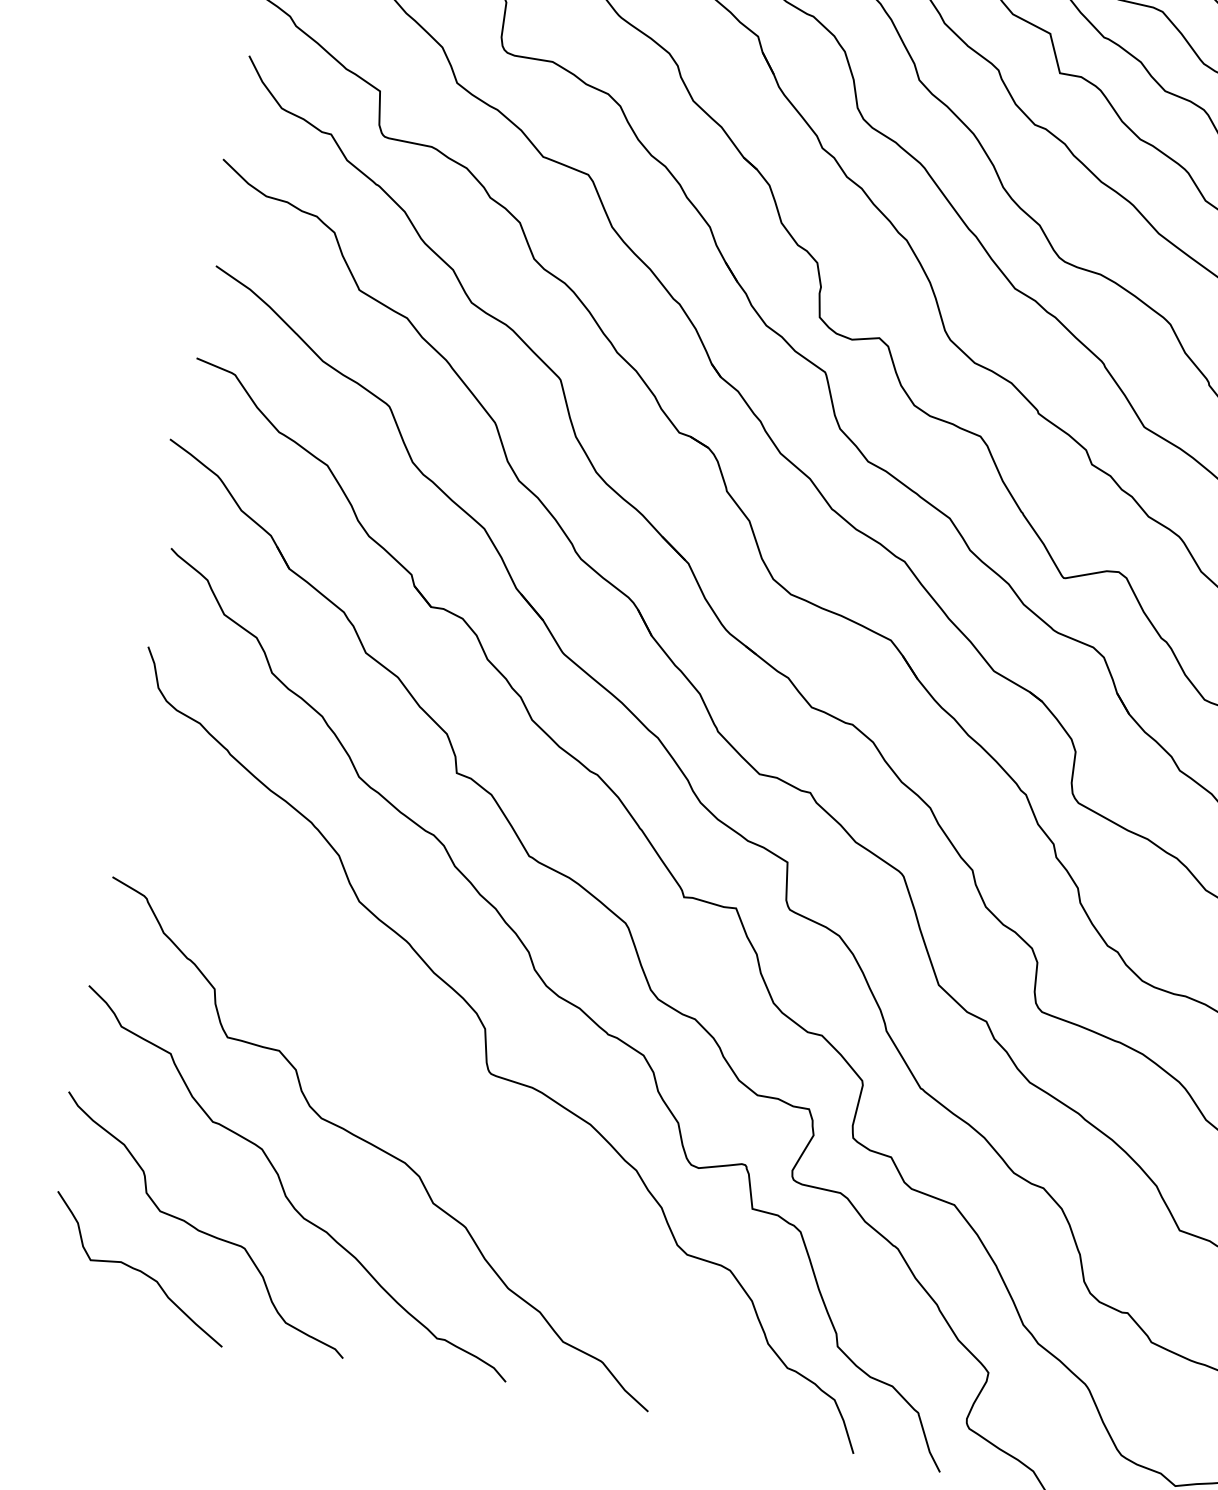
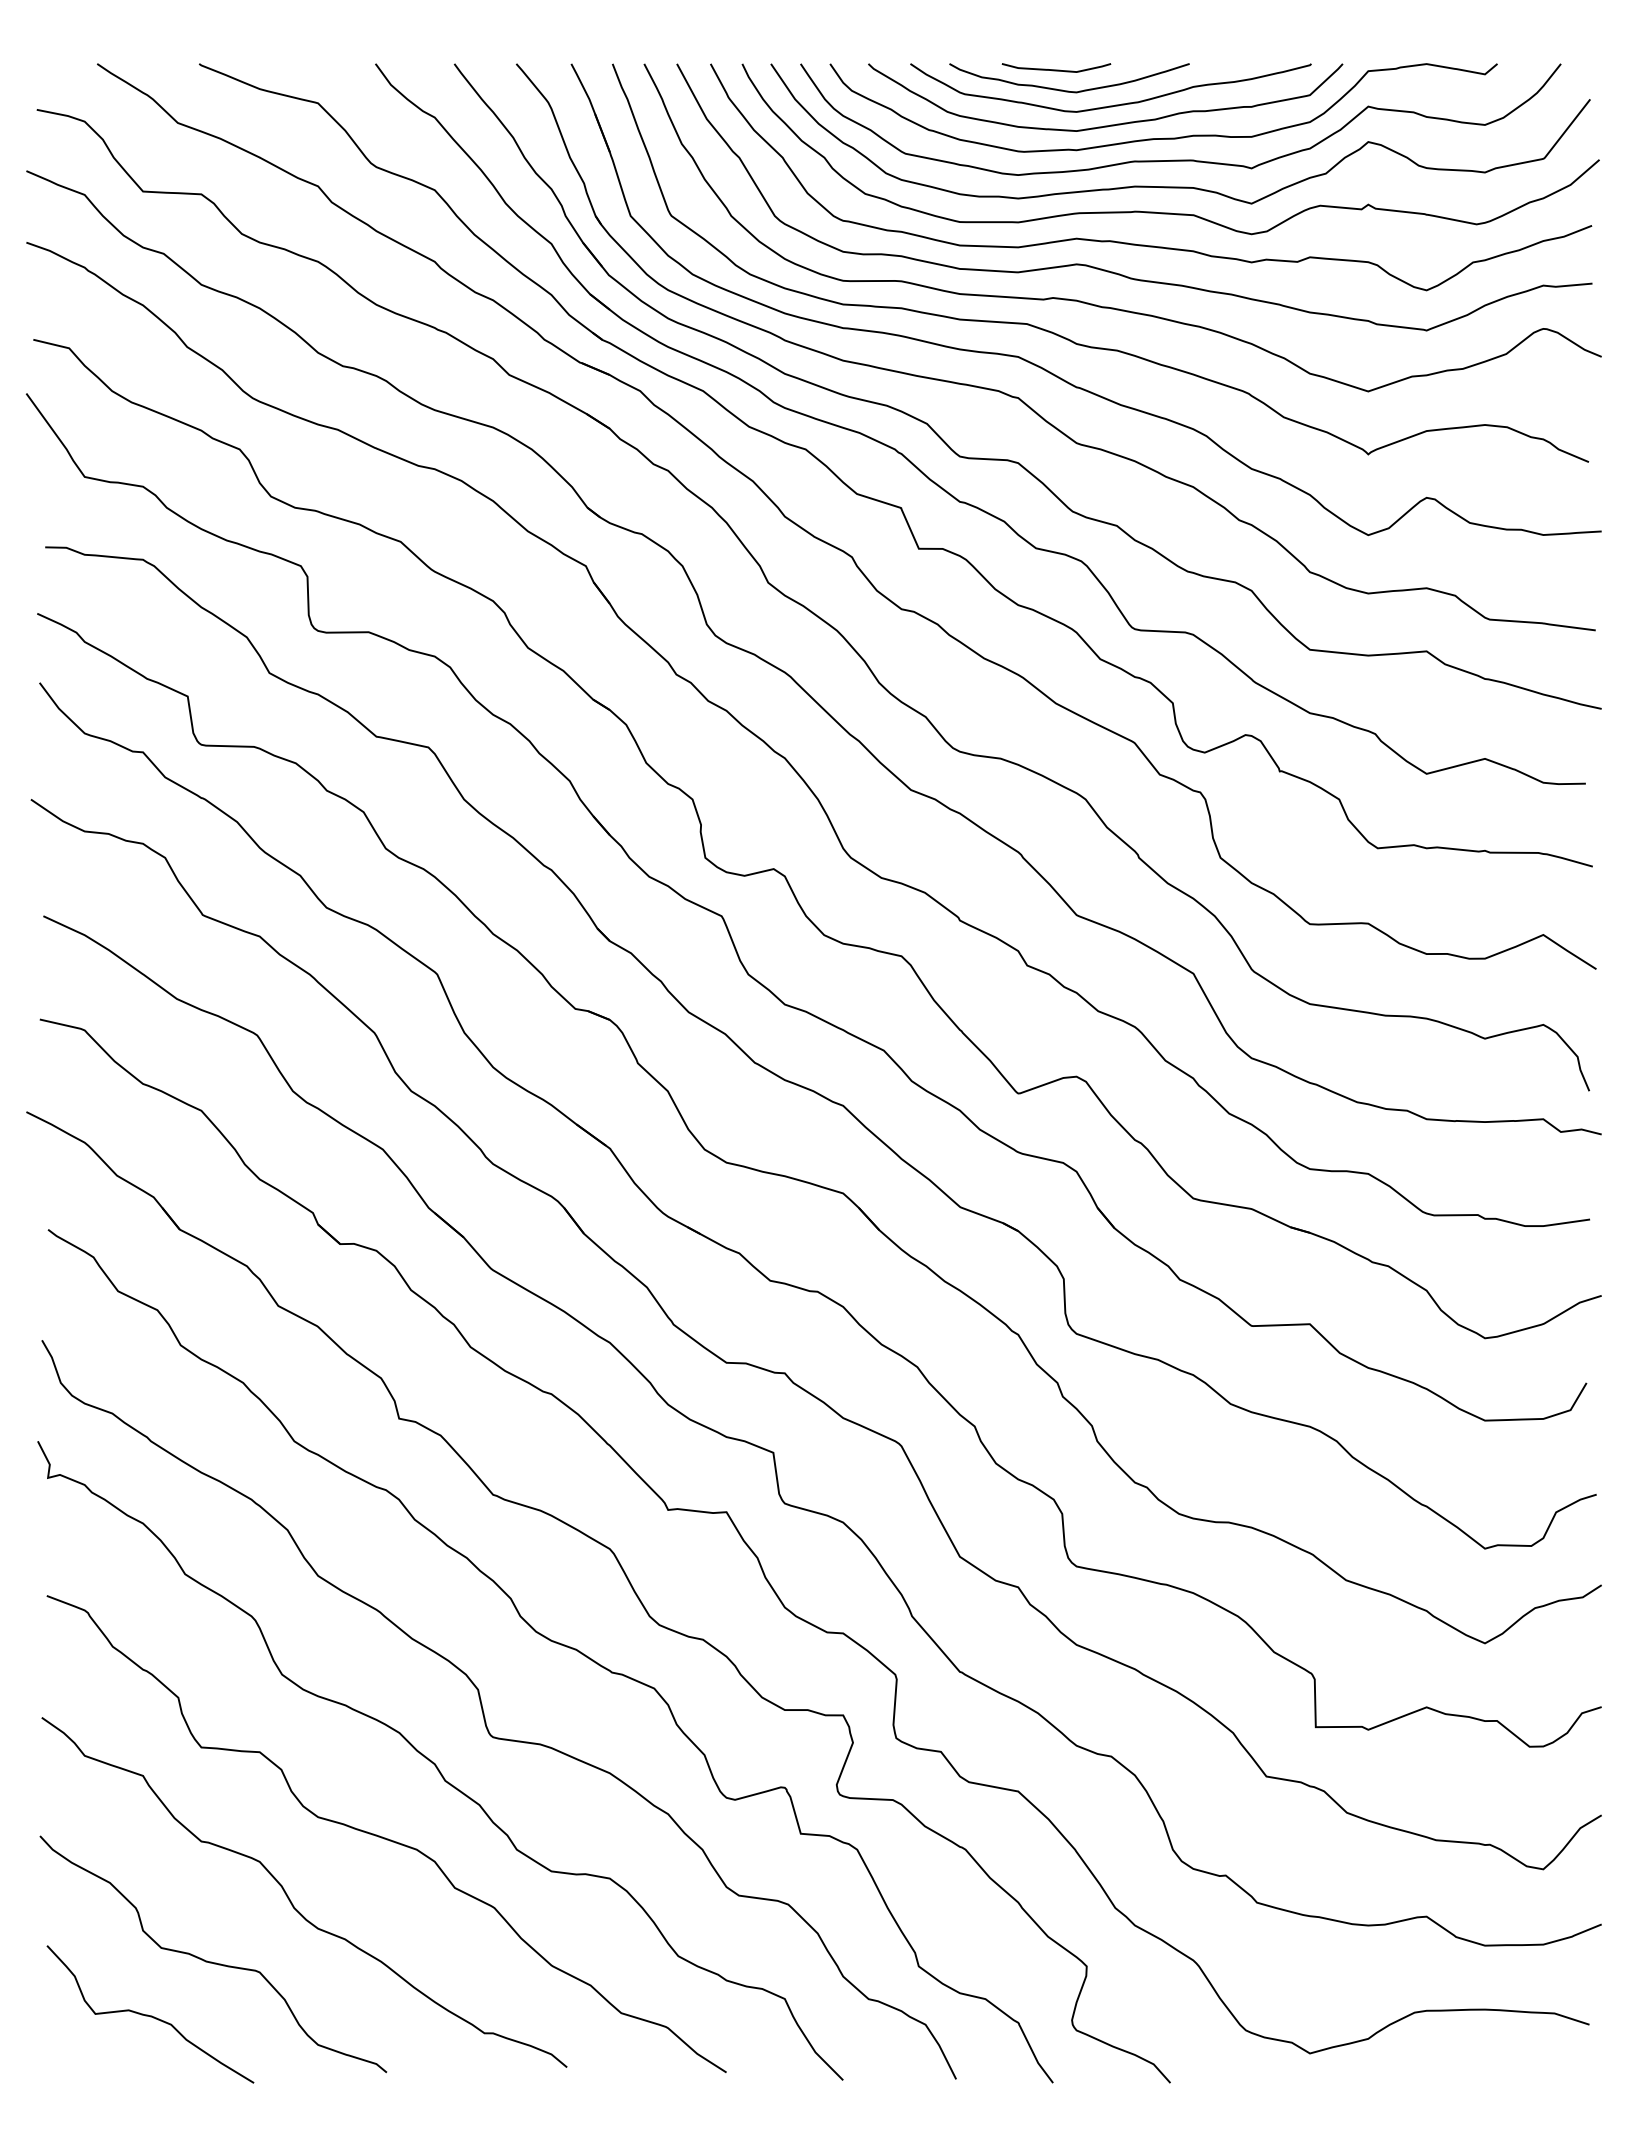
curve: (436, 1089) -> (436, 1764), added

